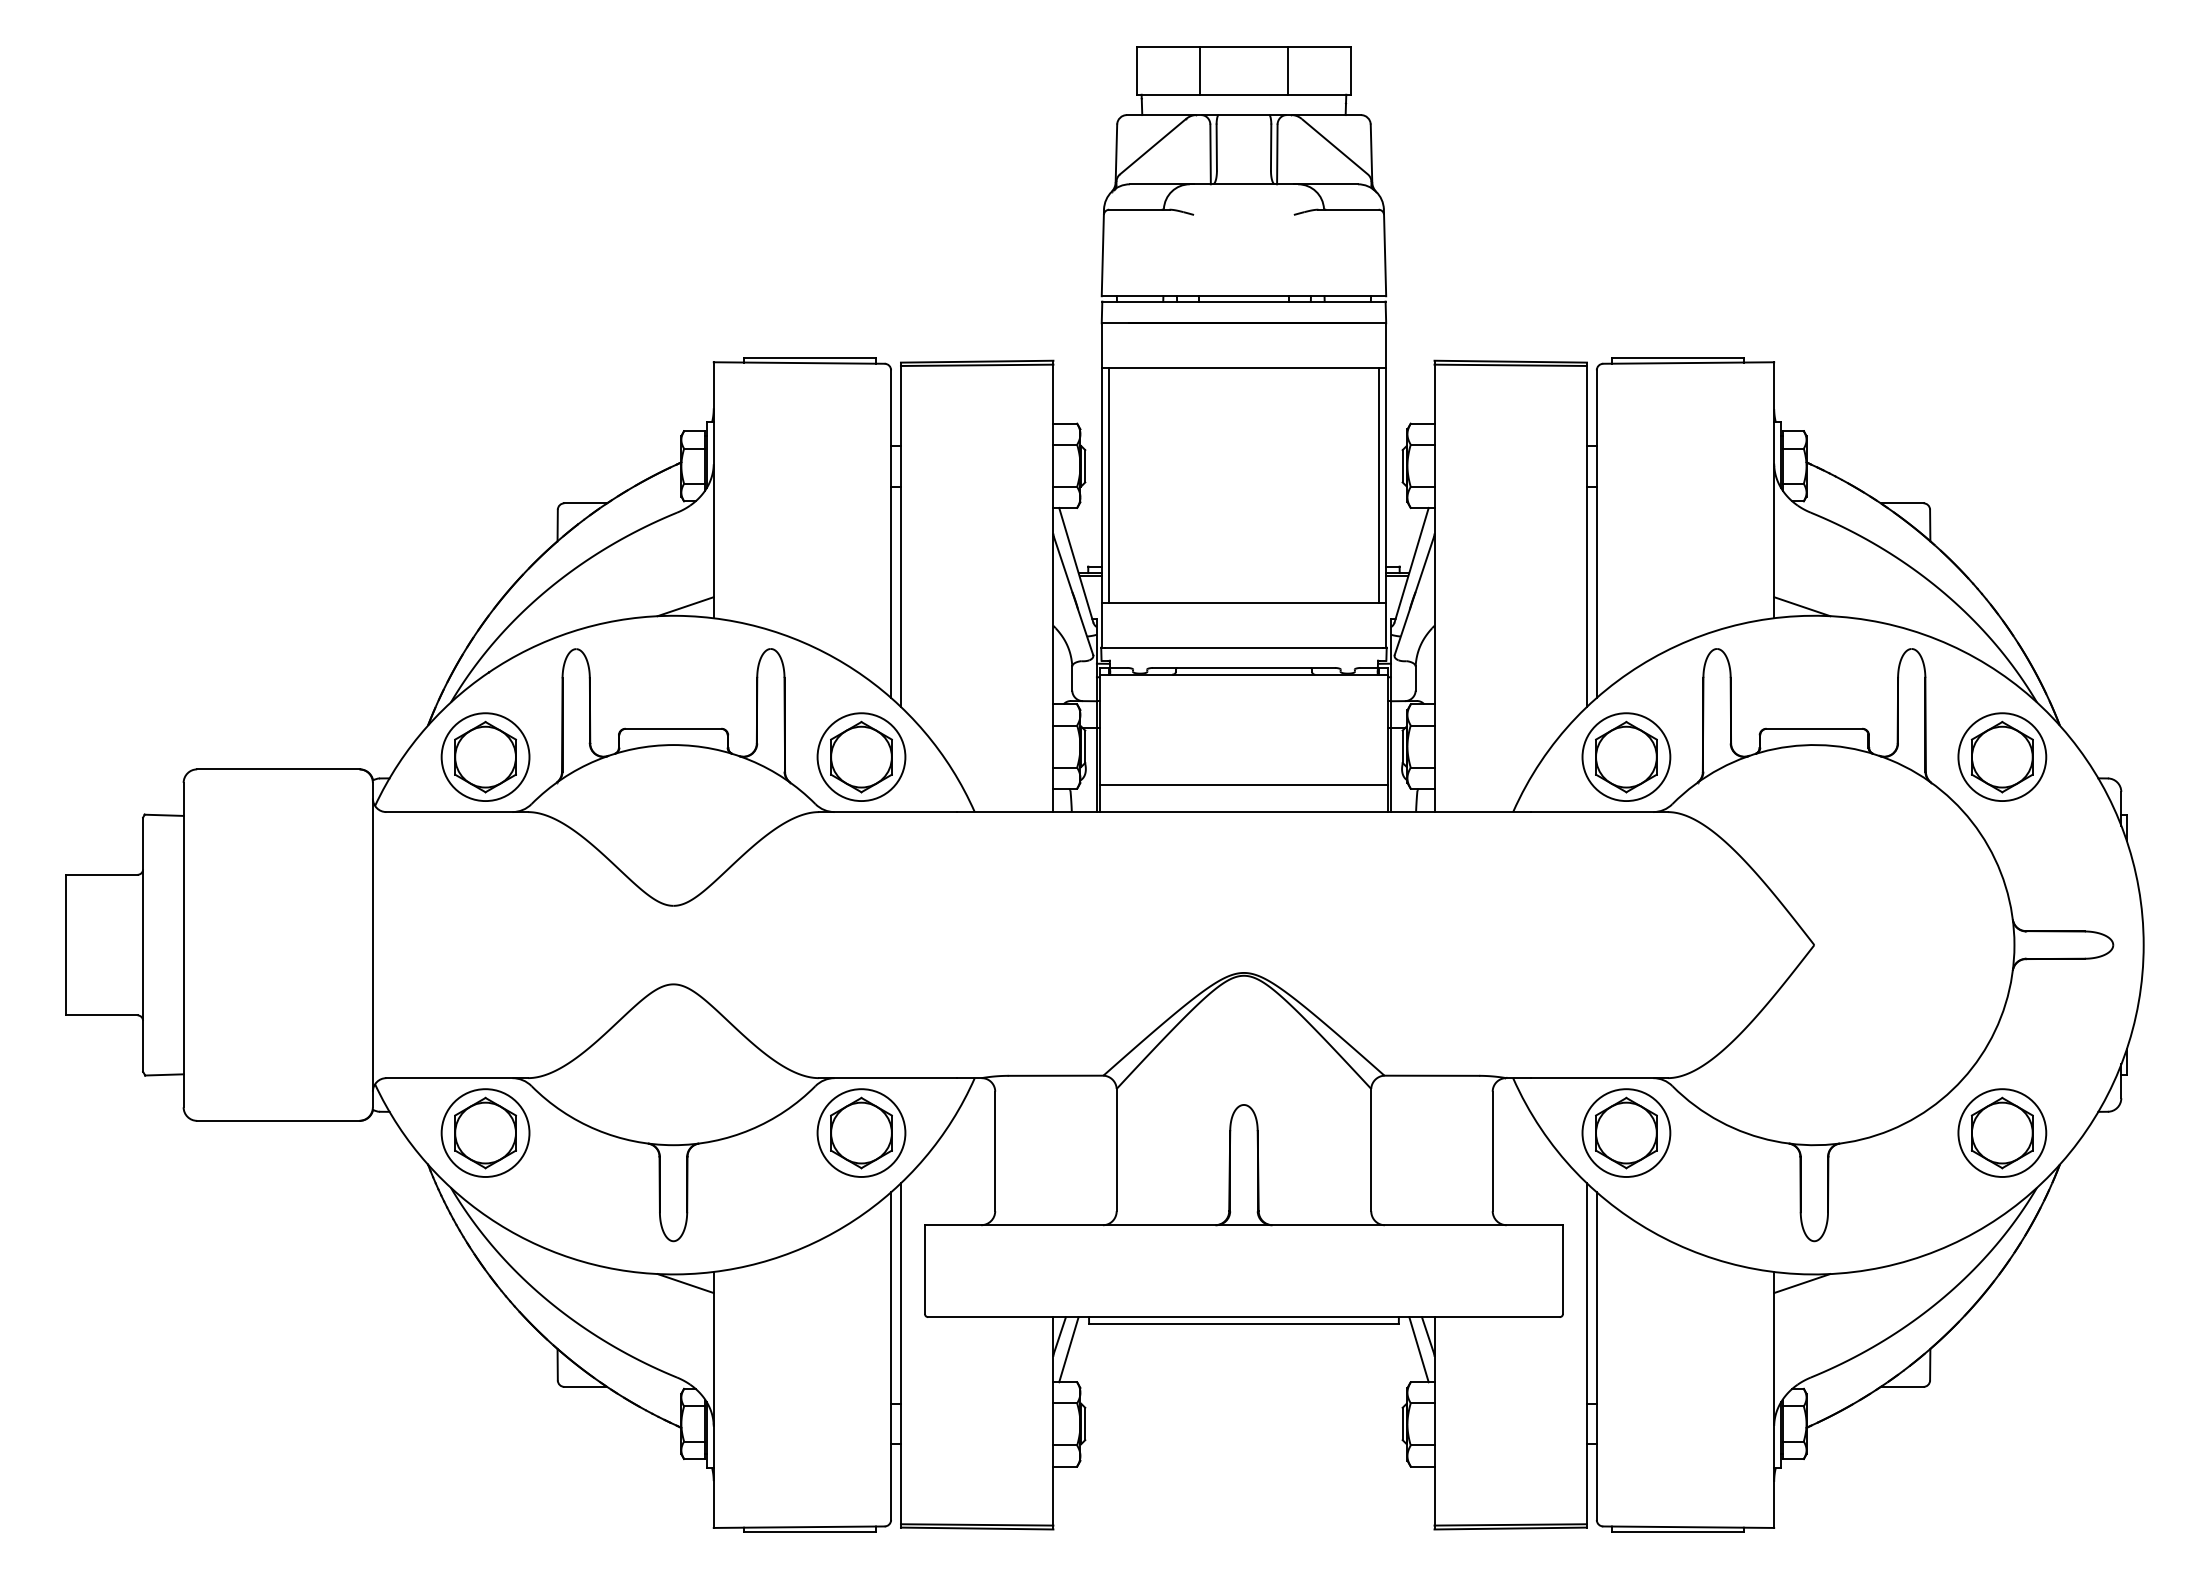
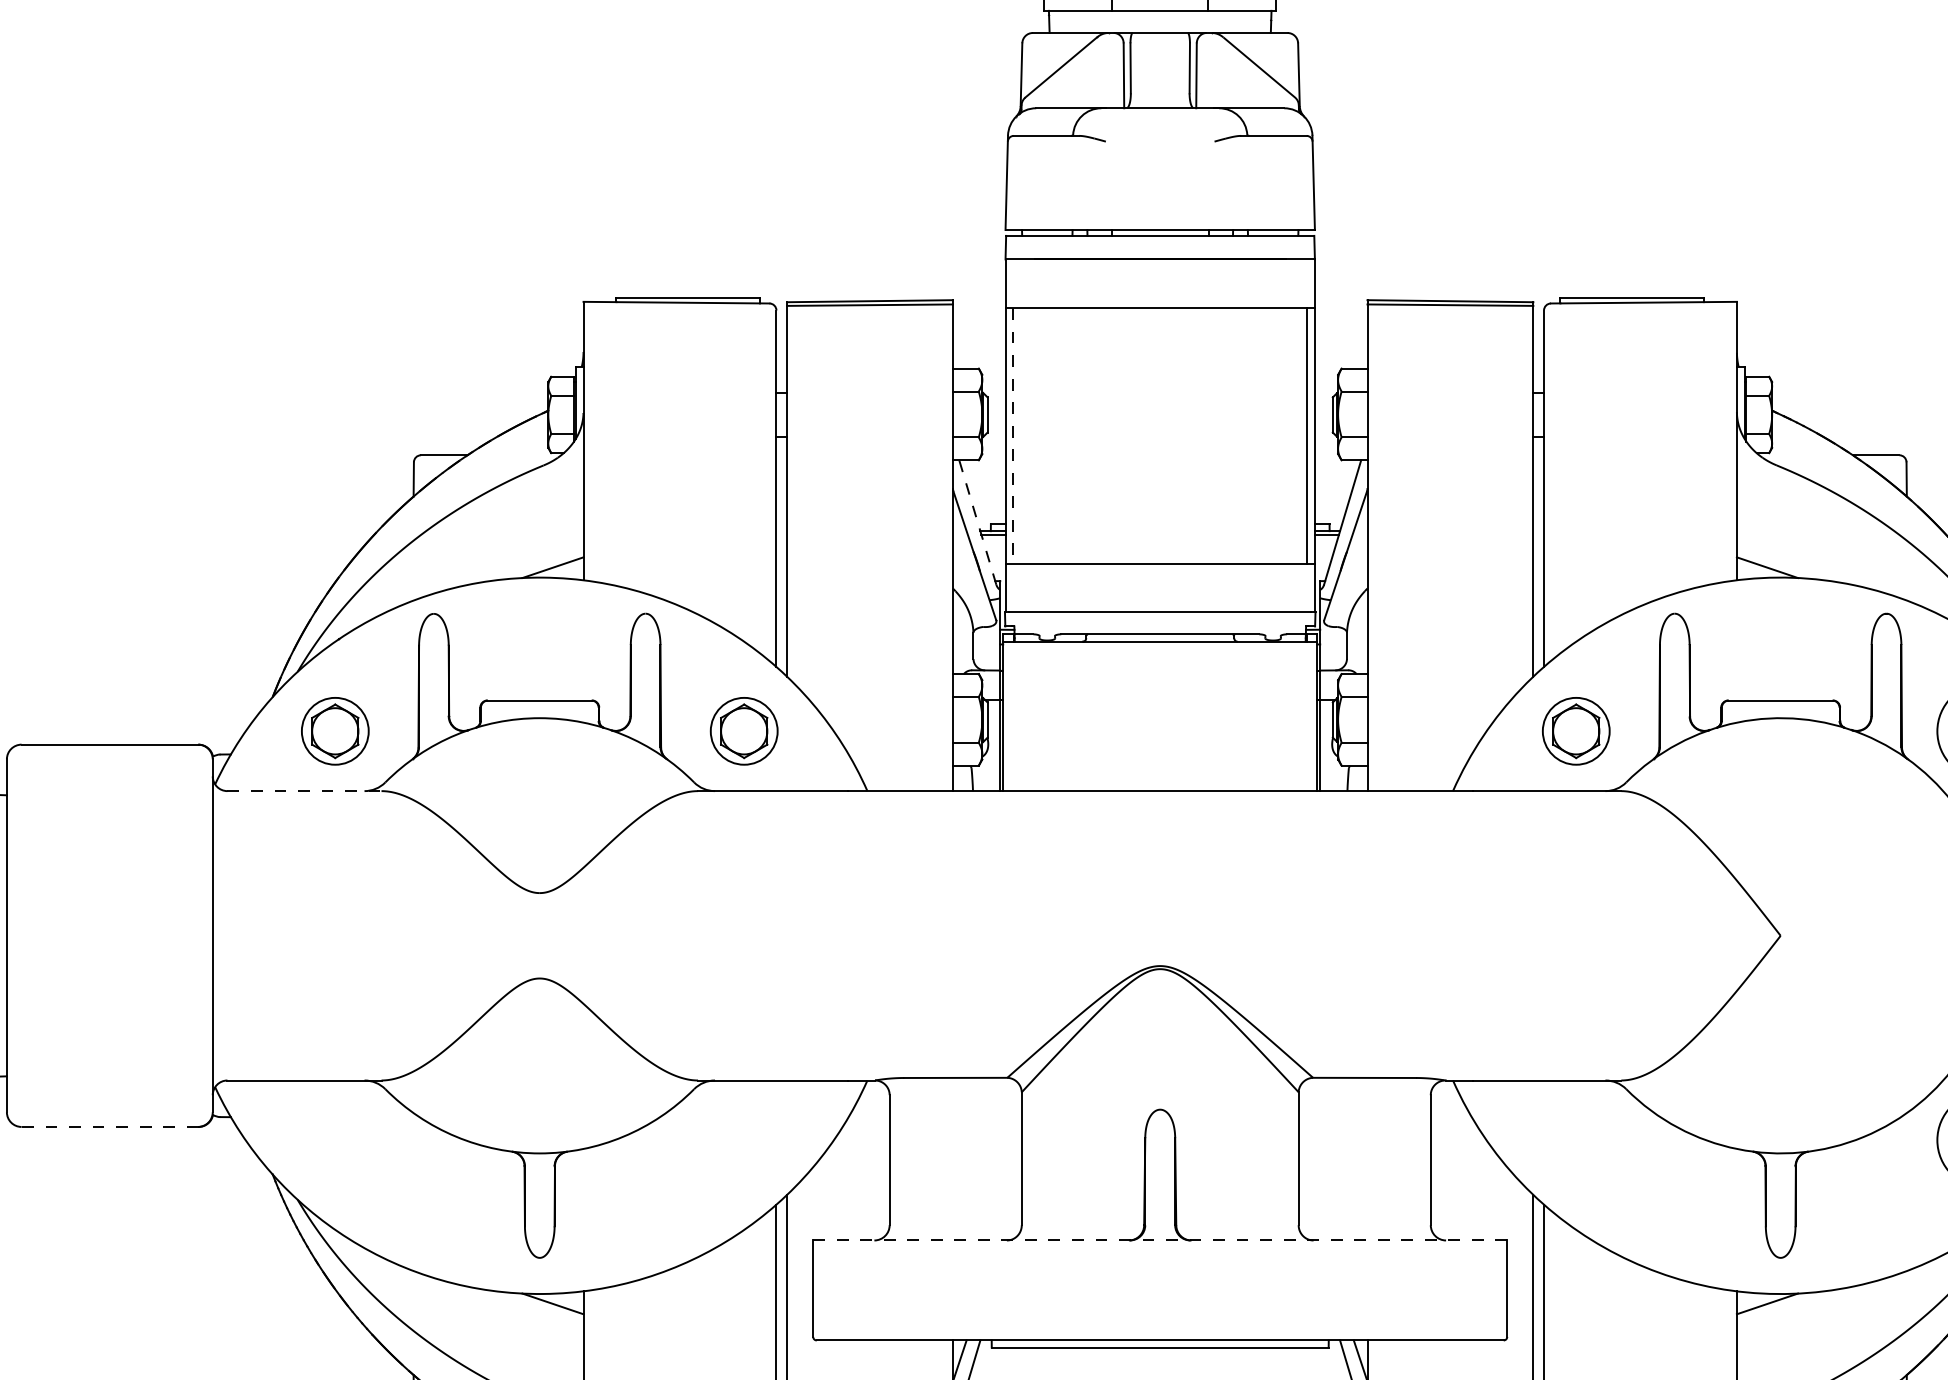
line: (1108, 485) -> (1012, 435), solid -> dashed
line: (1076, 565) -> (978, 522), solid -> dashed
part: (485, 756) -> (335, 730), size x0.7
part: (861, 756) -> (744, 730), size x0.7
part: (1626, 756) -> (1576, 730), size x0.7
line: (1243, 784) -> (1159, 761), removed
line: (457, 812) -> (304, 791), solid -> dashed
line: (278, 1120) -> (110, 1126), solid -> dashed
part: (485, 1132) -> (335, 1139), removed
part: (861, 1132) -> (744, 1139), removed
part: (1626, 1132) -> (1576, 1139), removed
line: (1244, 1225) -> (1160, 1240), solid -> dashed

